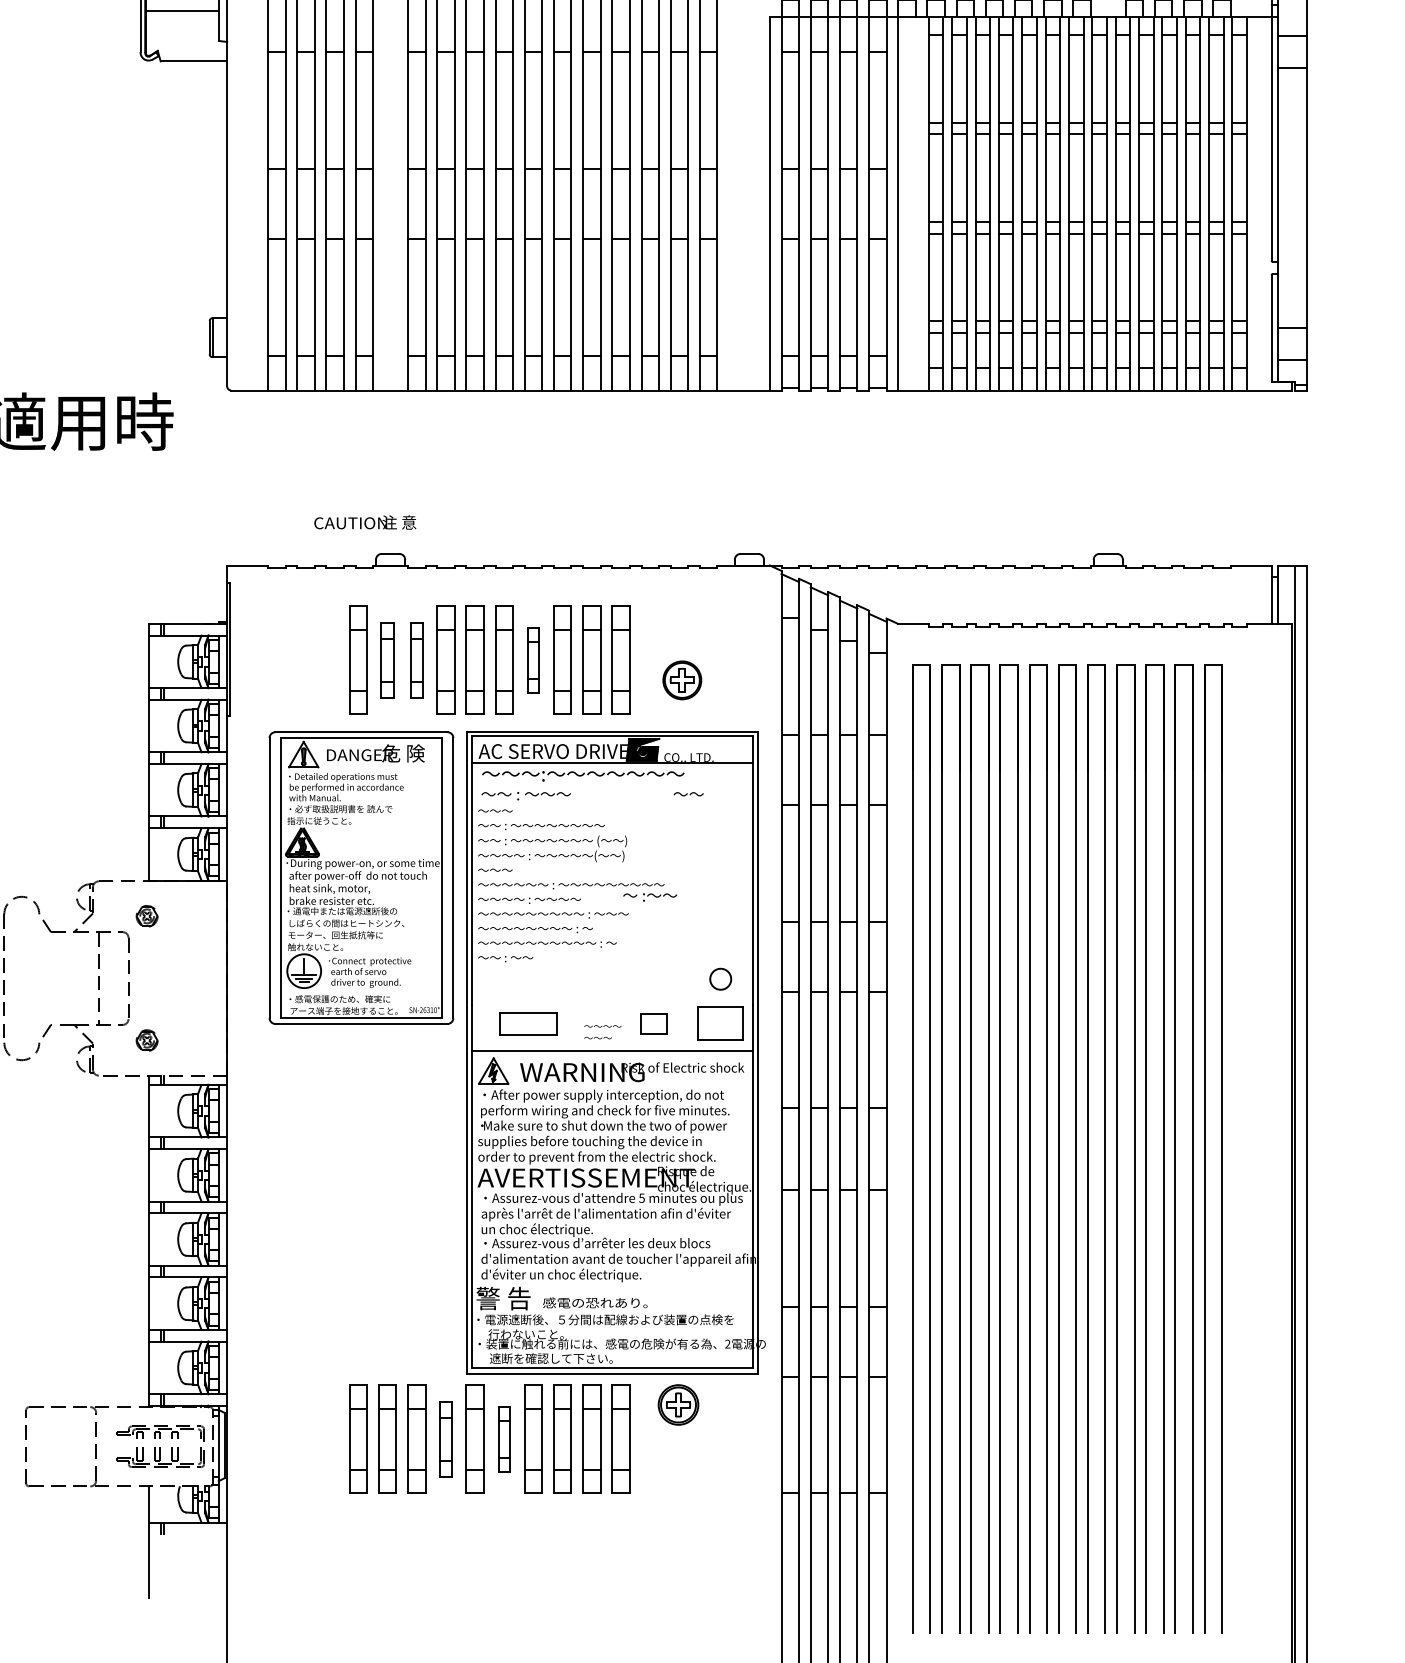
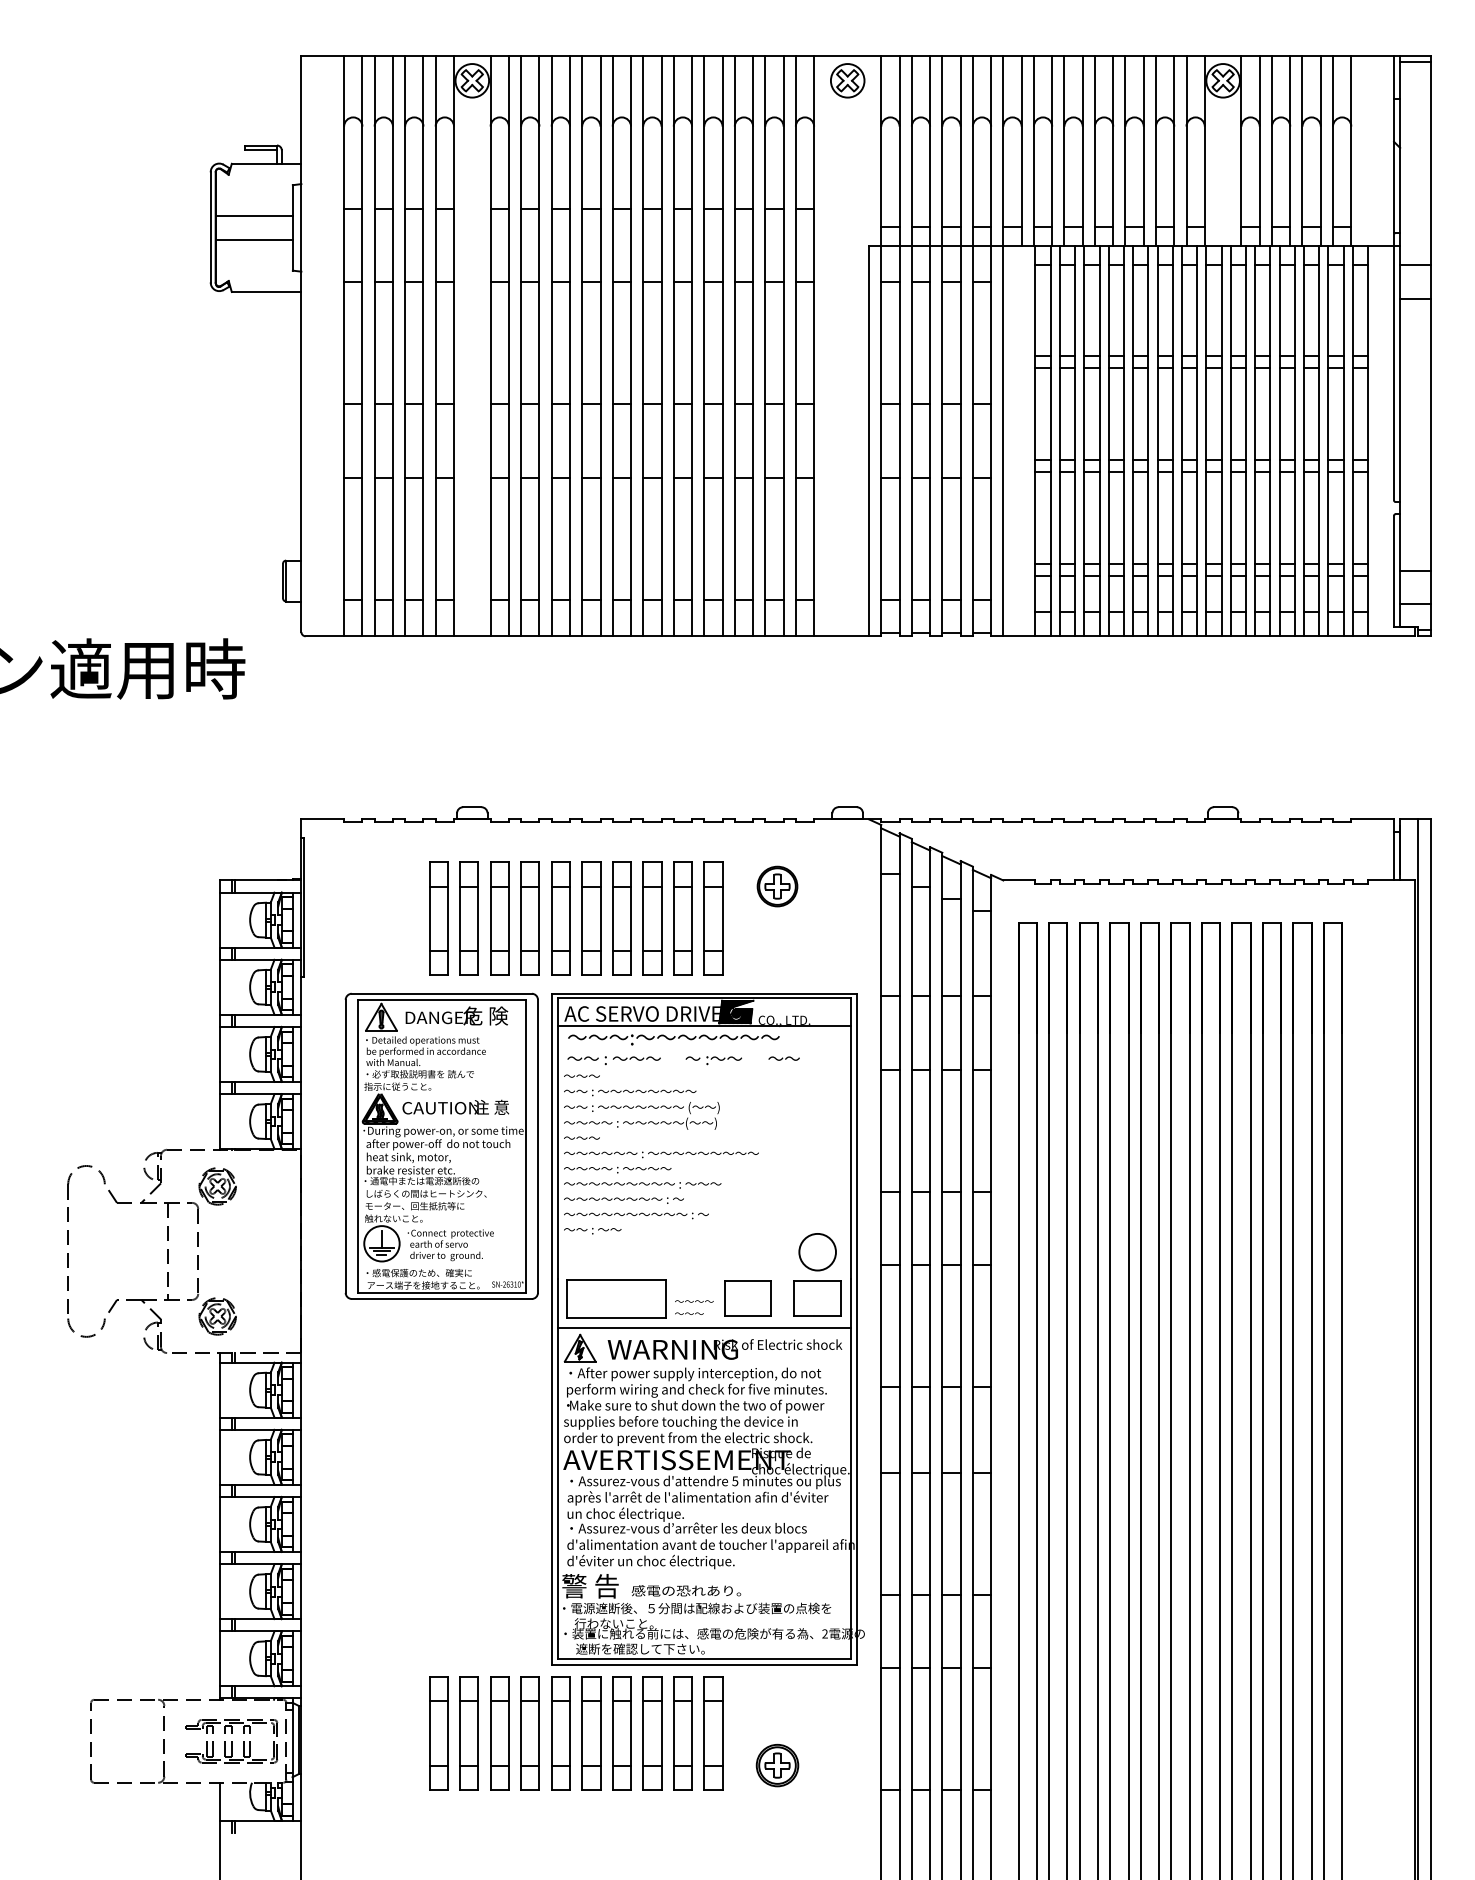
text: (364, 521) -> (455, 1106), moved
part: (386, 660) -> (468, 918), size x1.43
part: (416, 660) -> (499, 918), size x1.43
part: (533, 660) -> (621, 918), size x1.67
part: (682, 680) -> (777, 886), moved
text: (649, 897) -> (713, 1060), moved
part: (147, 916) -> (217, 1186), size x1.67
circle: (720, 978) -> (817, 1251), size x1.67
part: (528, 1023) -> (616, 1298), size x1.67
part: (653, 1023) -> (747, 1298), size x1.67
part: (147, 1040) -> (217, 1316), size x1.67
part: (678, 1404) -> (777, 1765), moved
part: (445, 1439) -> (529, 1733), size x1.43
part: (504, 1439) -> (591, 1733), size x1.67

